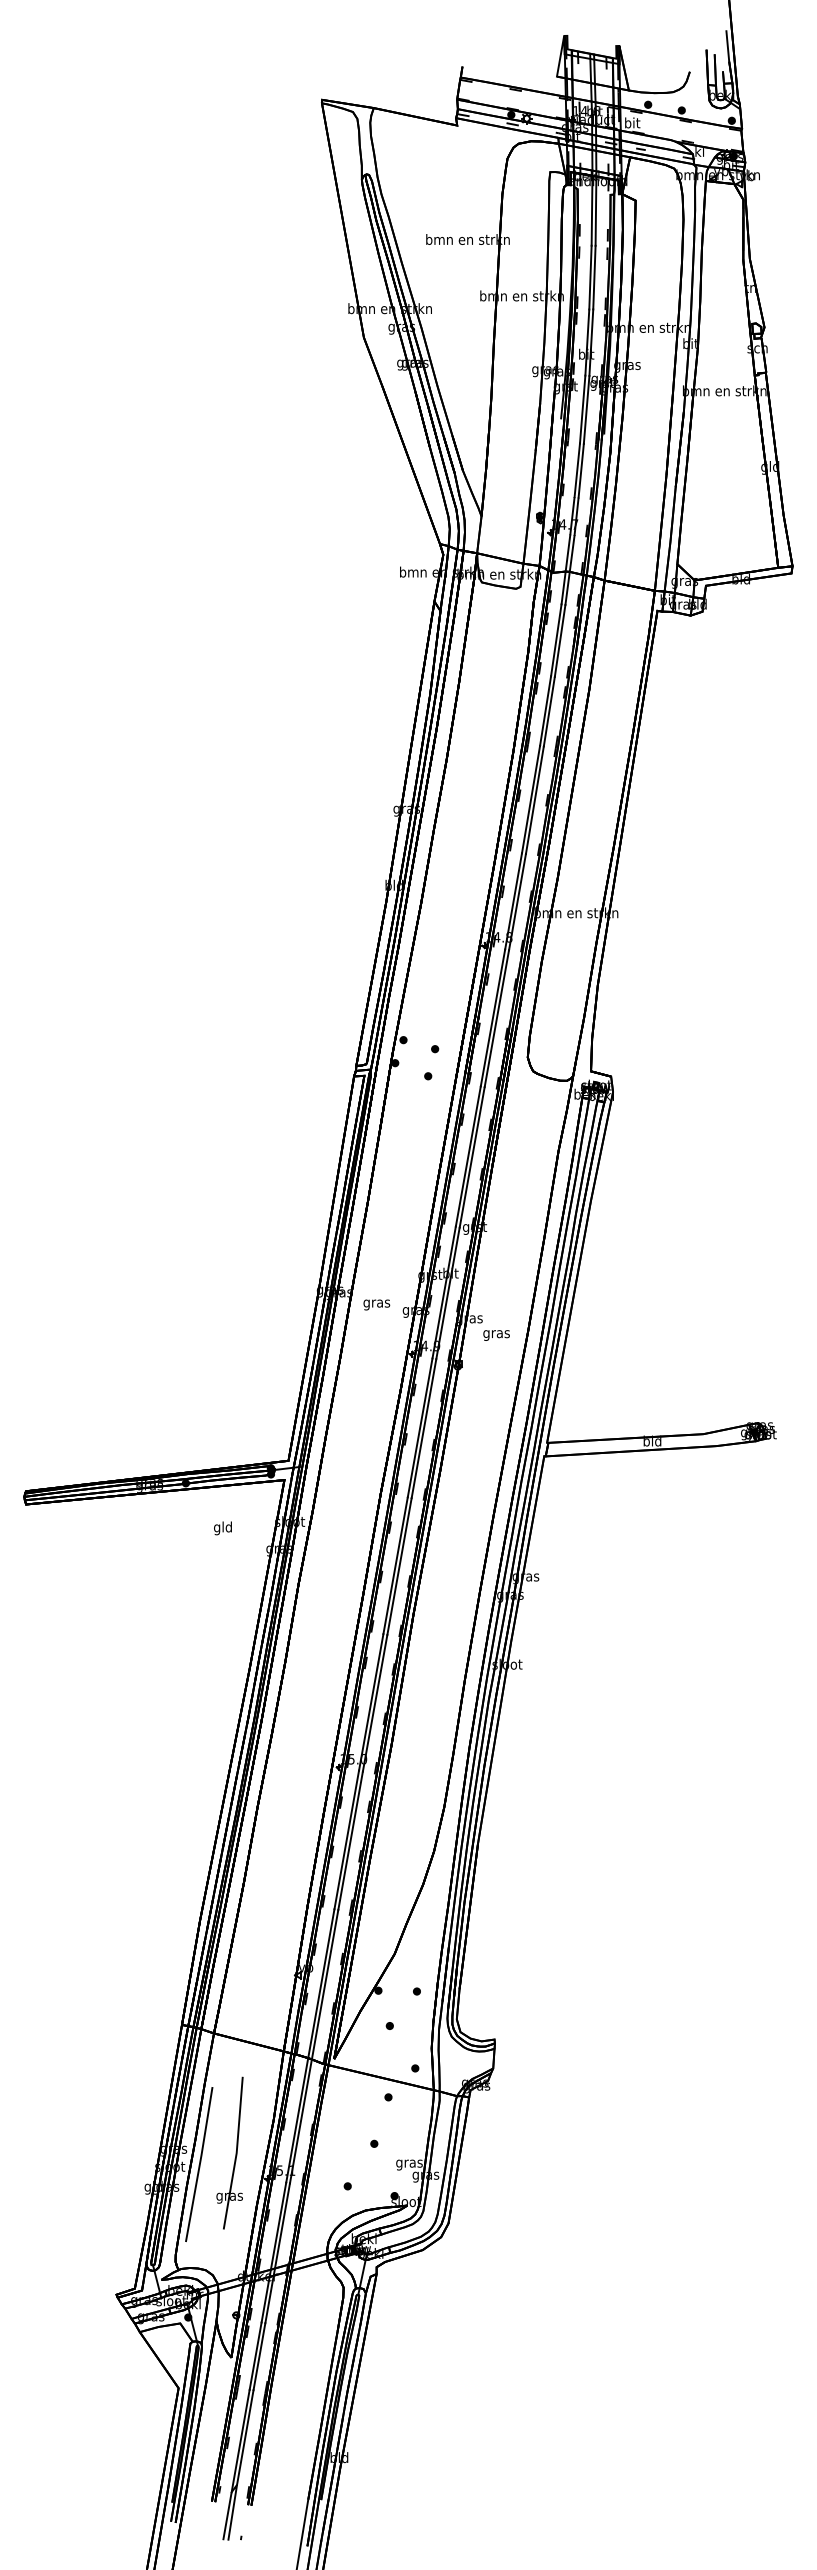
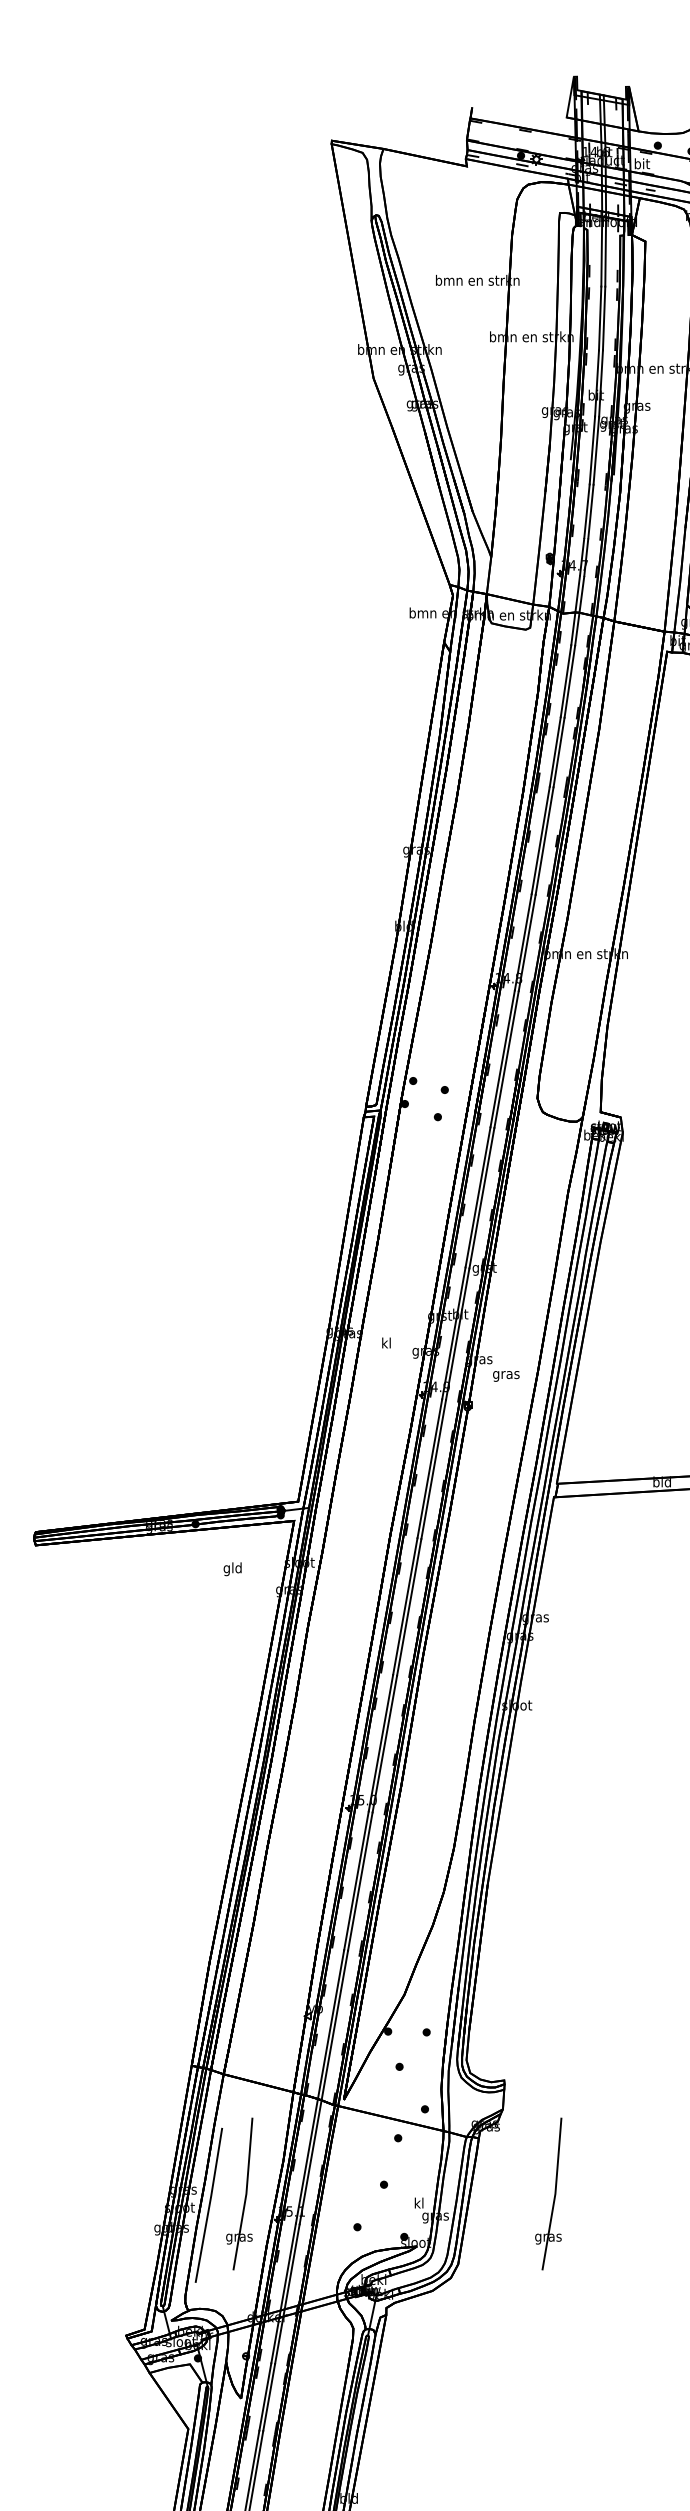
text: (376, 1303) -> (386, 1344), gras -> kl
part: (538, 2152) -> (548, 2193), added
text: (409, 2163) -> (419, 2204), gras -> kl

